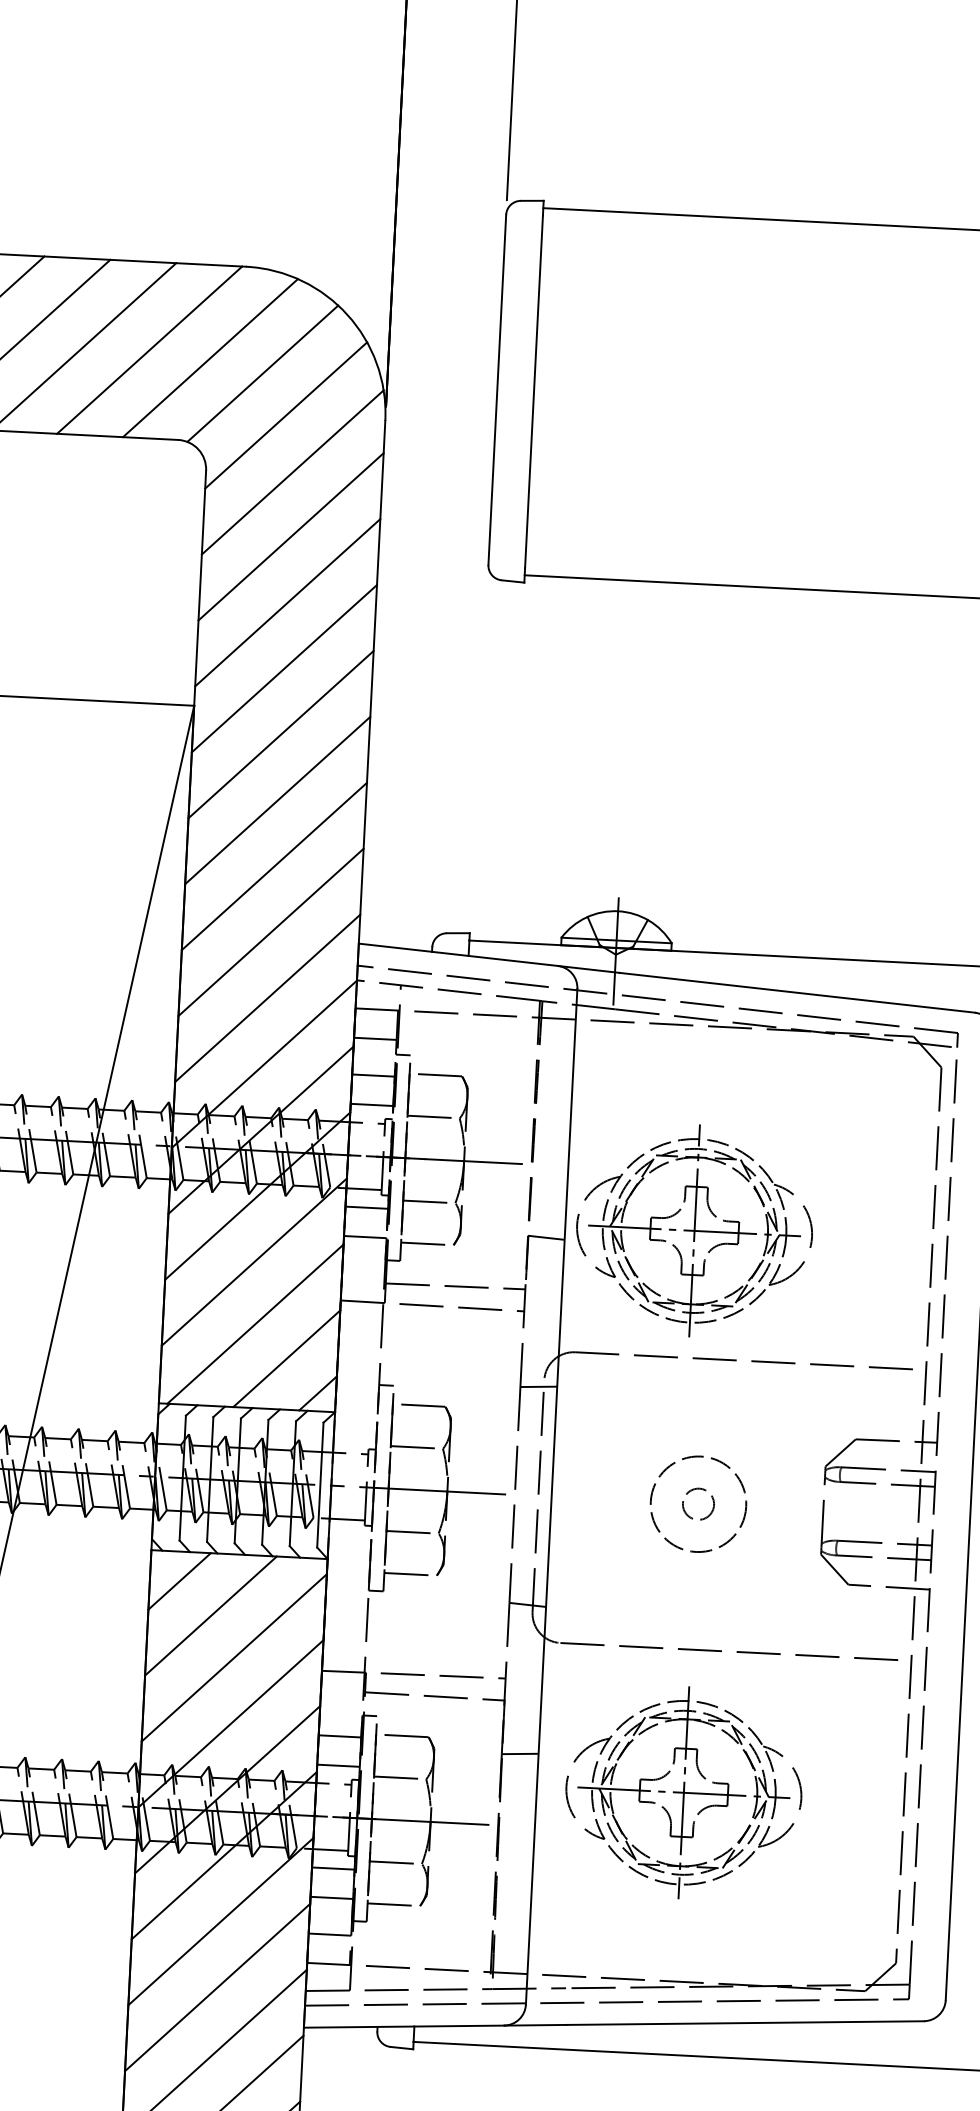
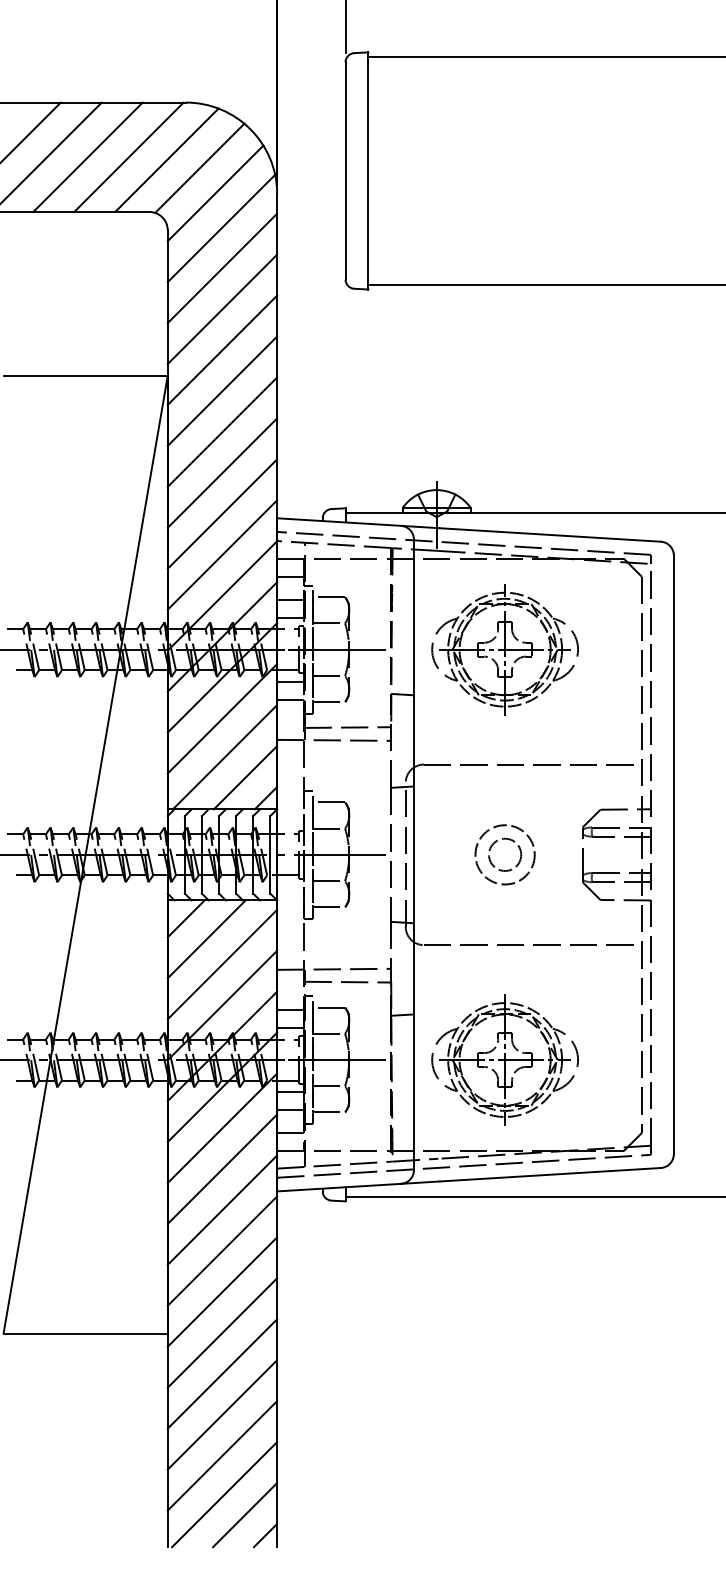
part: (693, 1230) -> (504, 649), moved
circle: (697, 1503) -> (504, 854), size x1.67
part: (682, 1791) -> (504, 1059), moved

